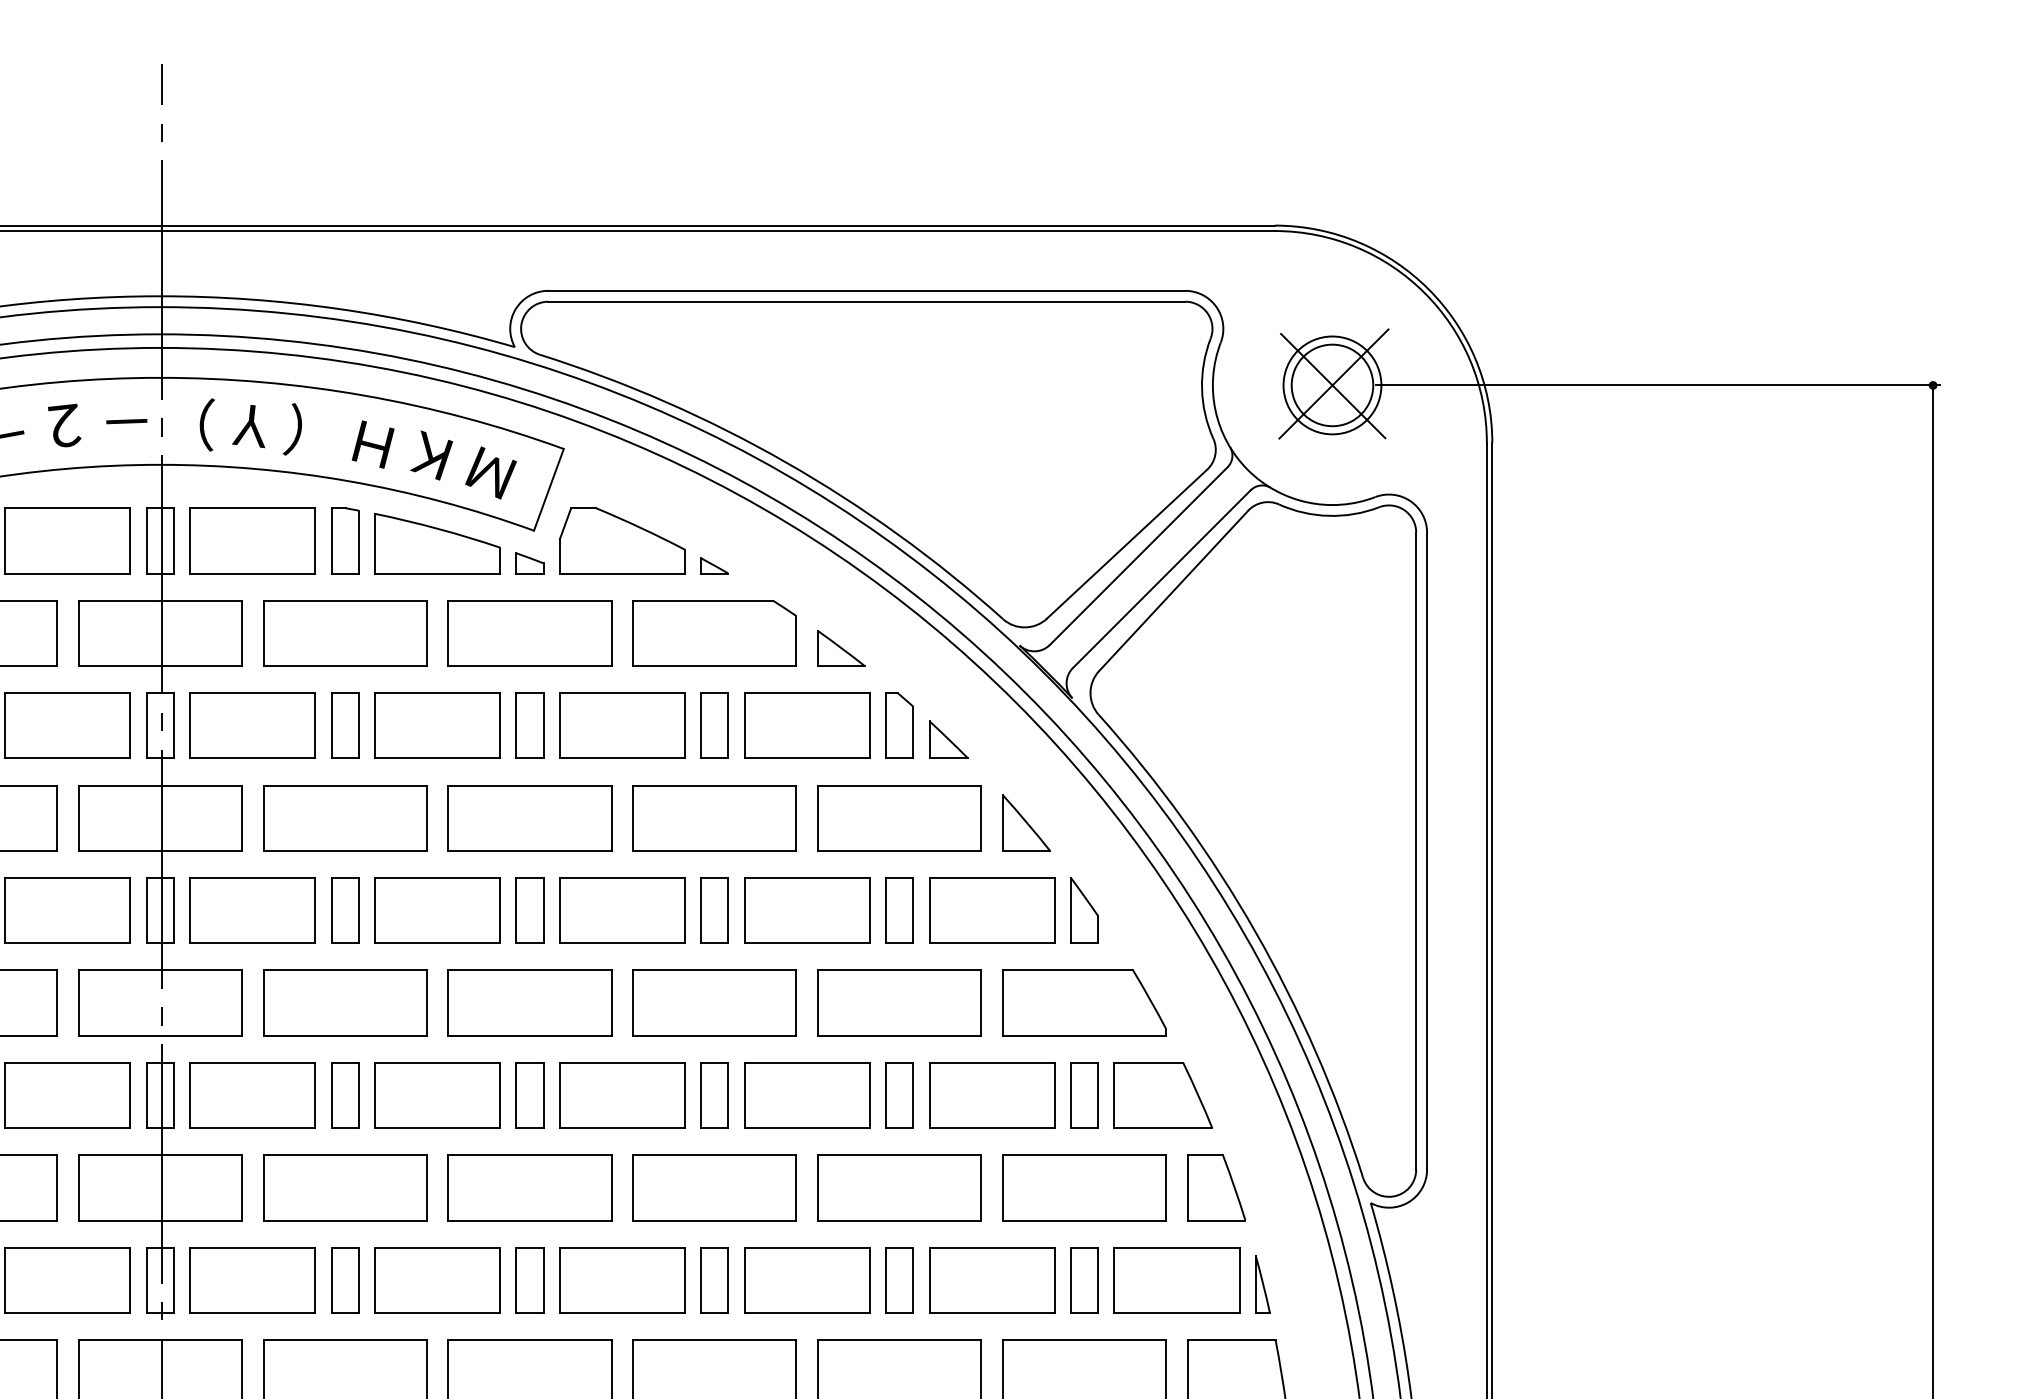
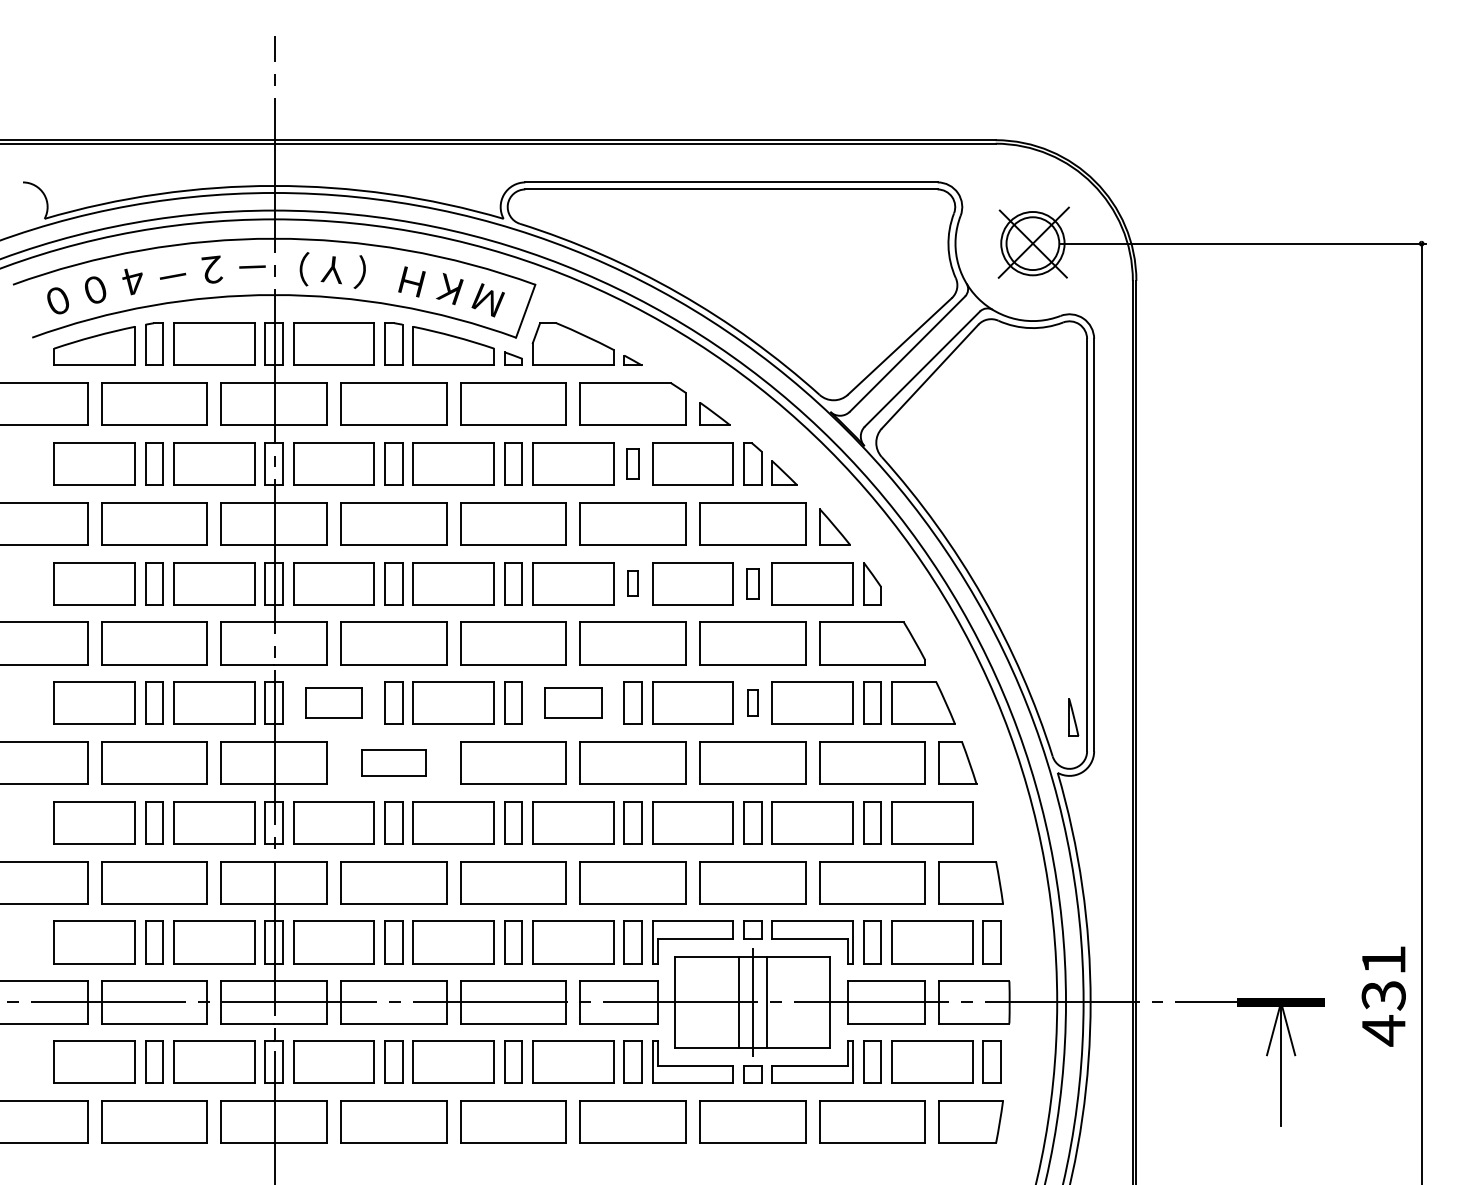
part: (713, 725) -> (632, 463), size x0.7
part: (713, 910) -> (632, 583), size x0.6
part: (899, 910) -> (752, 583), size x0.7
part: (251, 1094) -> (333, 702), size x0.7
part: (622, 1094) -> (573, 702), size x0.7
part: (899, 1094) -> (752, 702), size x0.6
part: (344, 1186) -> (393, 762), size x0.6
part: (1262, 1284) -> (1073, 717), moved

